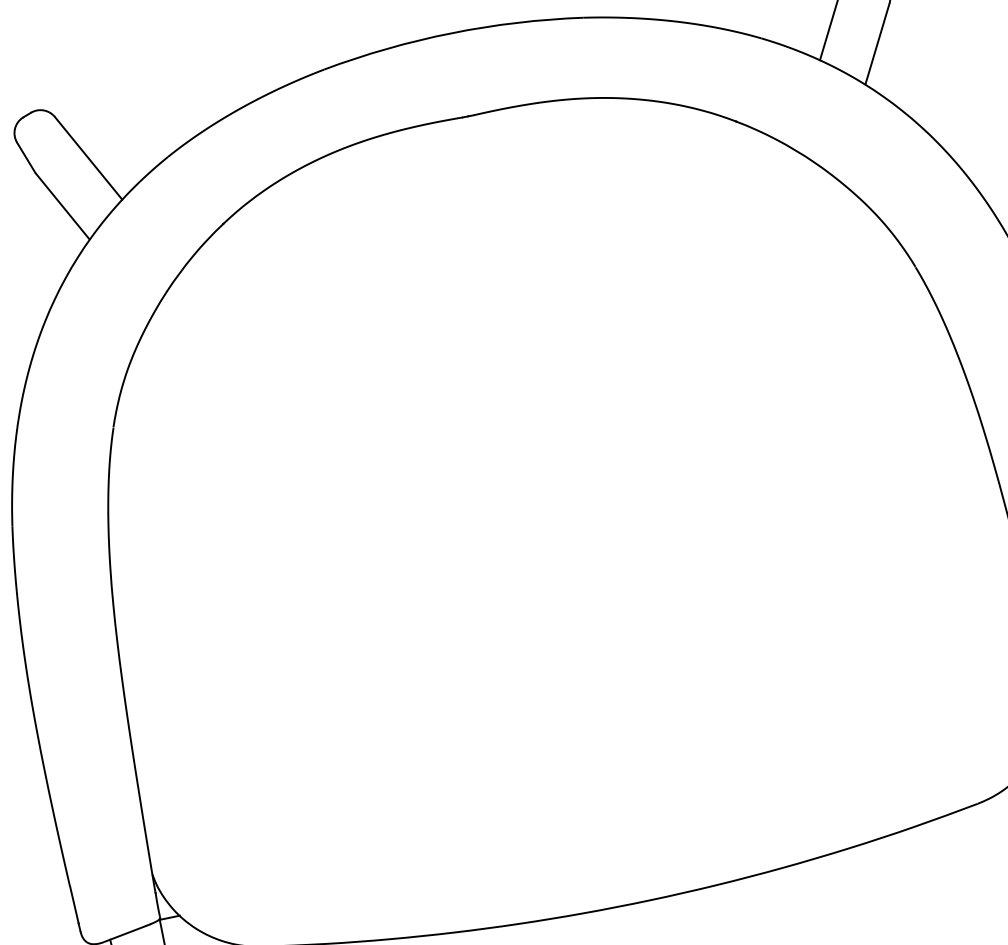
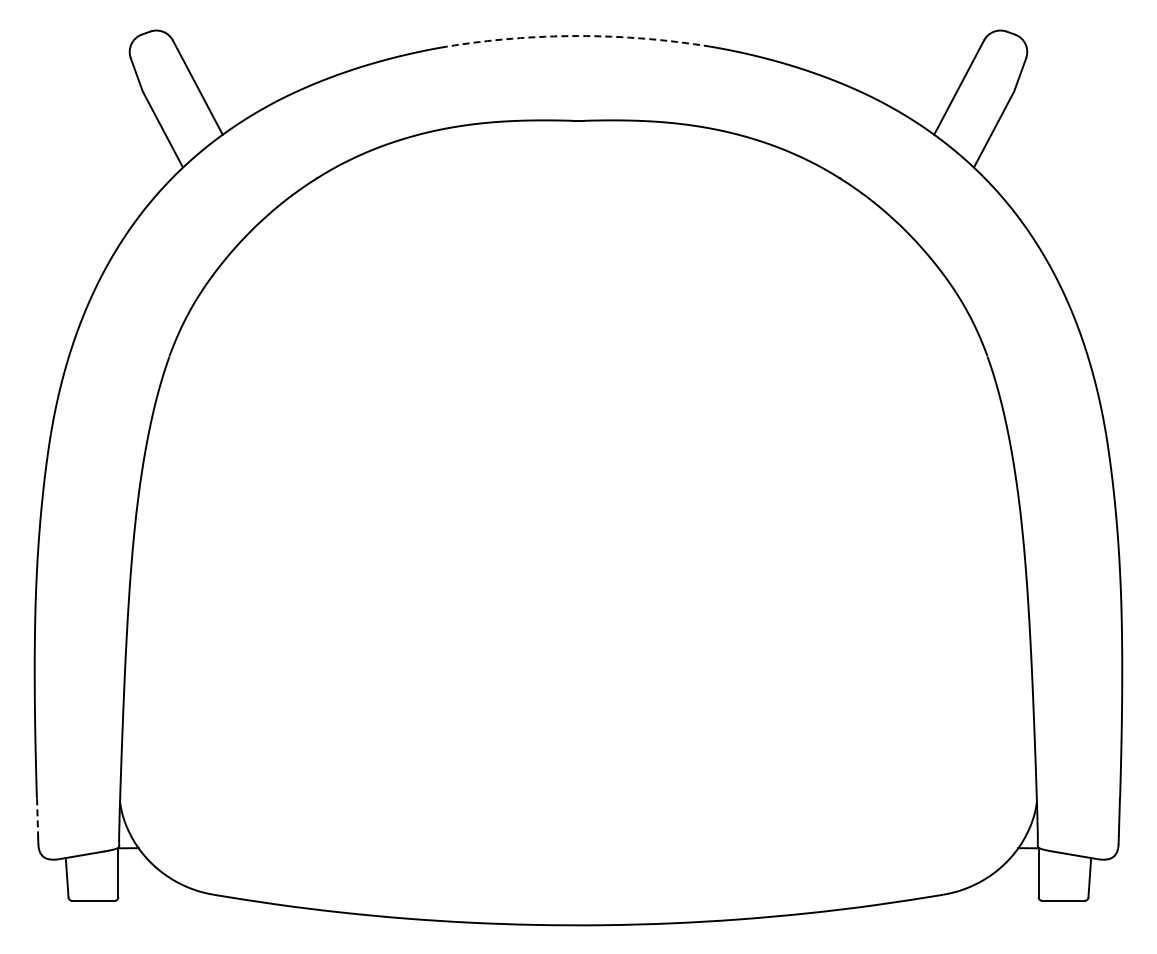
arc: (451, 33) -> (578, 36), solid -> dashed
line: (74, 905) -> (37, 817), solid -> dashed

